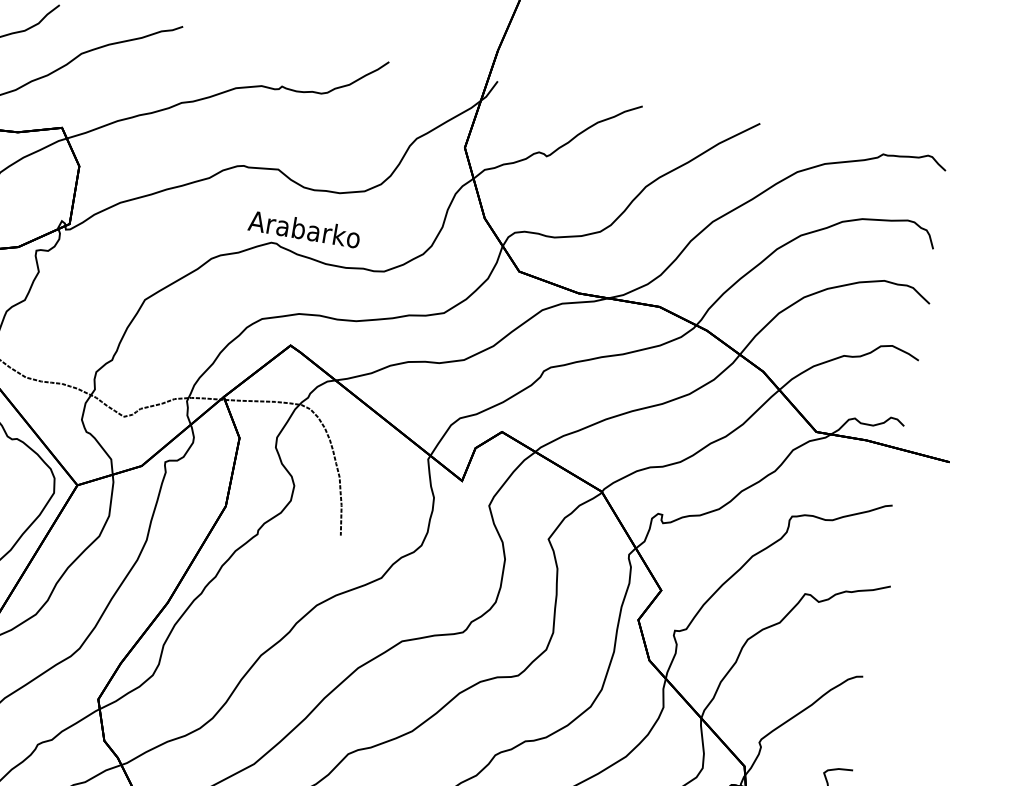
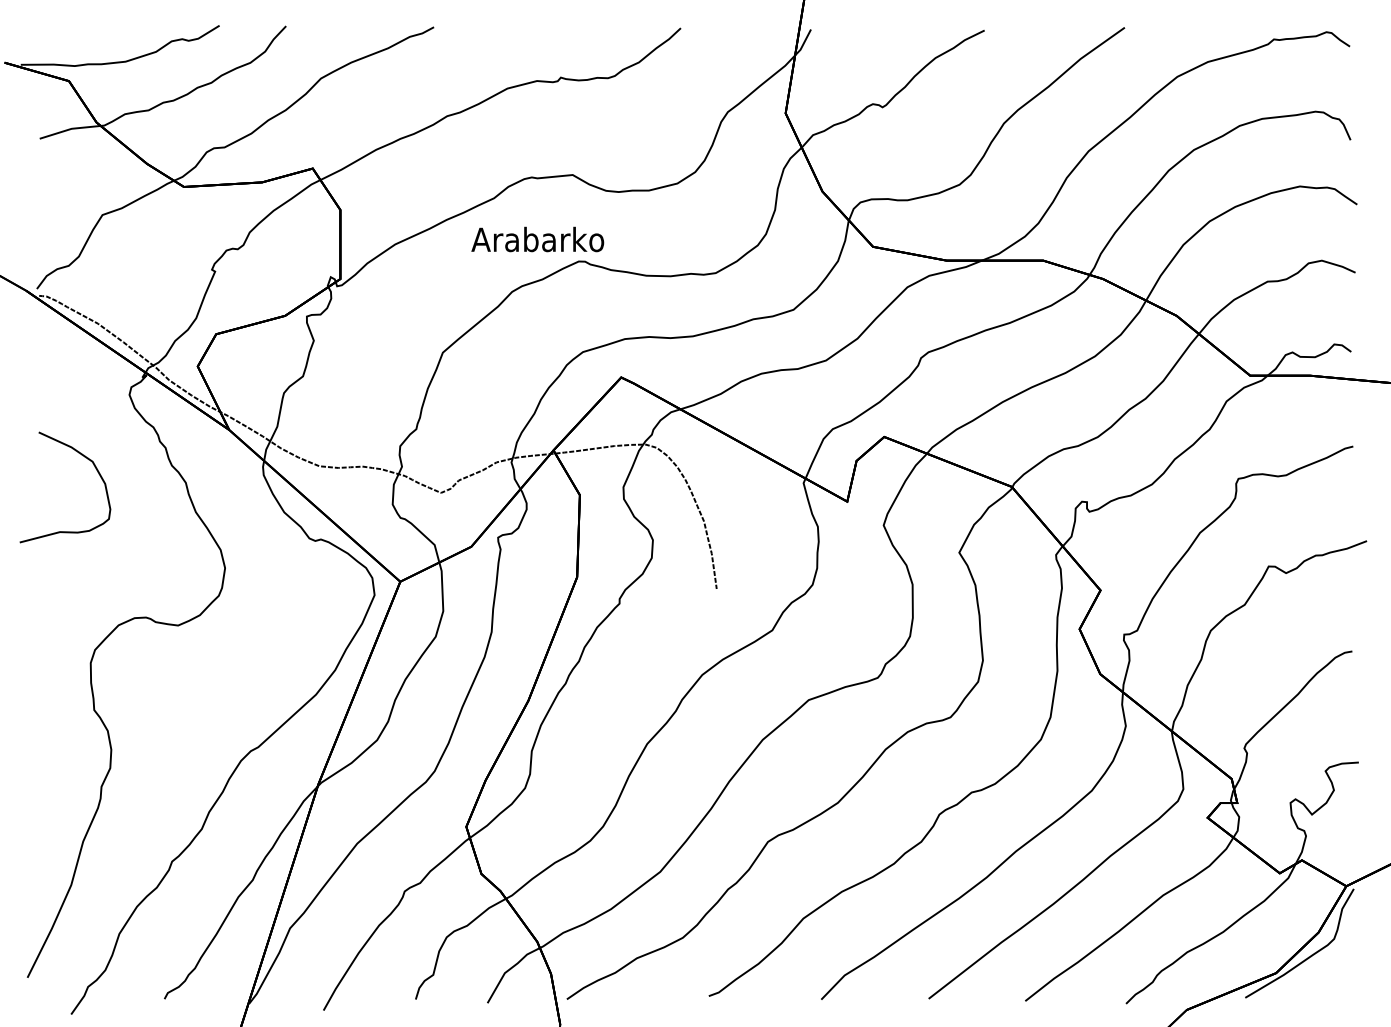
text: (304, 229) -> (537, 239), moved

